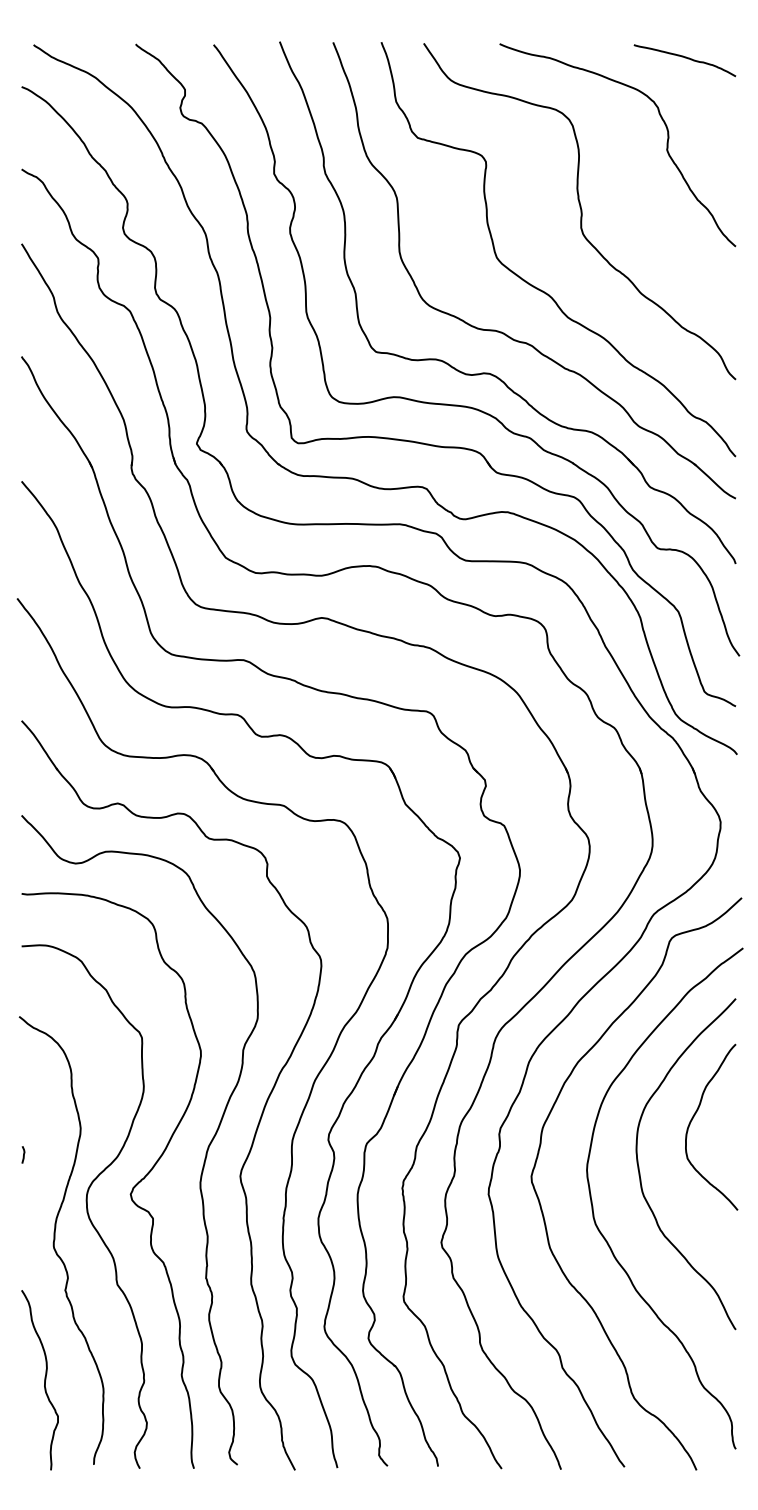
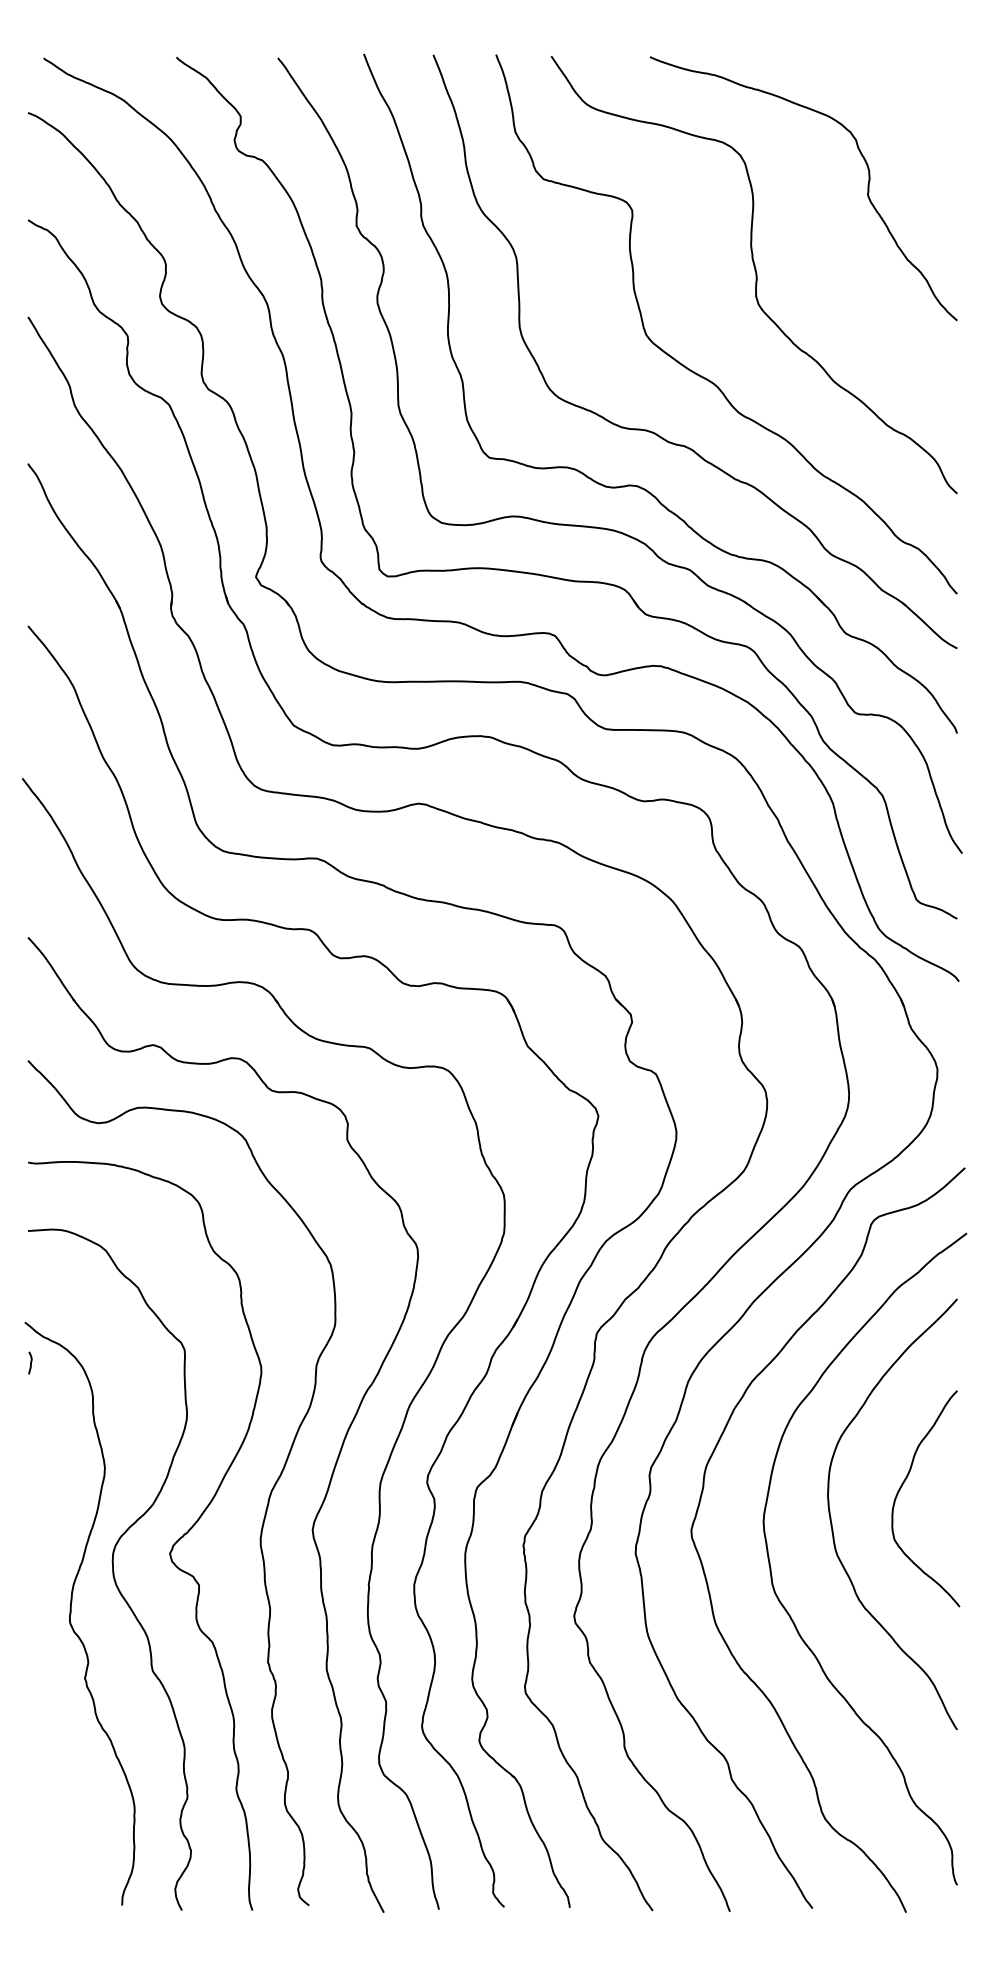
curve: (685, 58) -> (891, 75), removed
curve: (695, 1115) -> (904, 1483), moved
curve: (23, 1154) -> (30, 1362), moved
curve: (44, 1380) -> (57, 1795), removed

